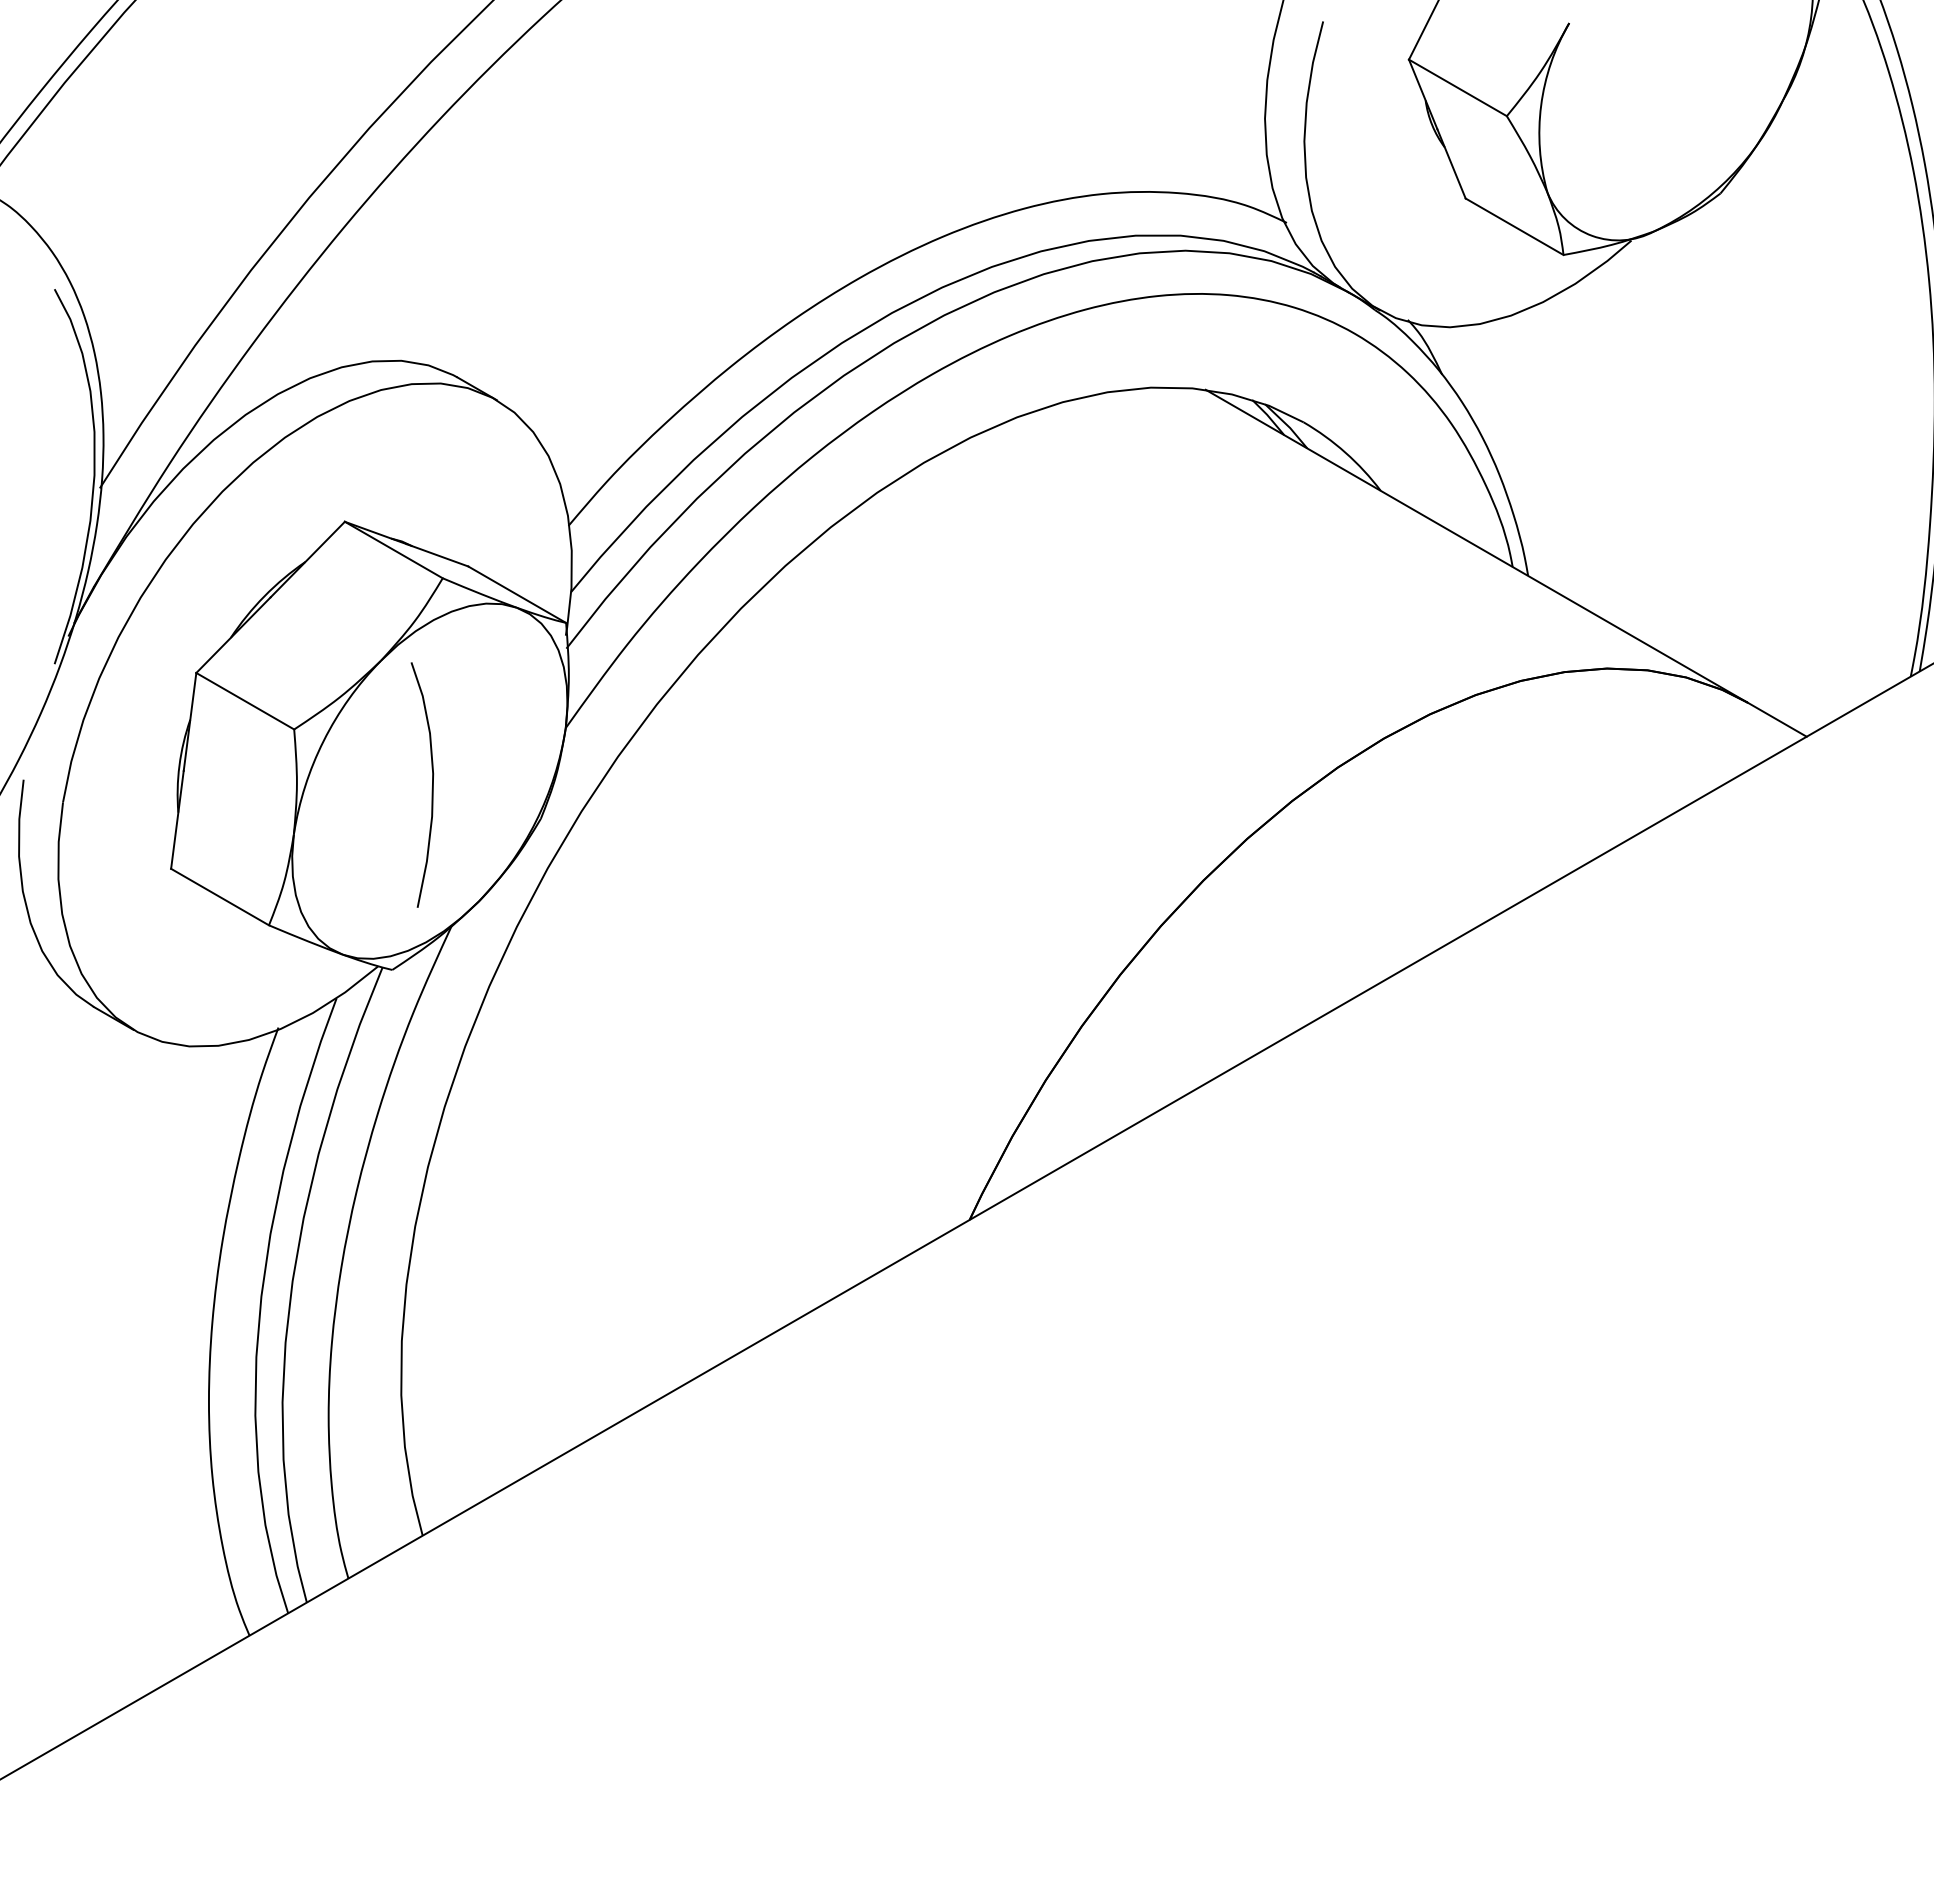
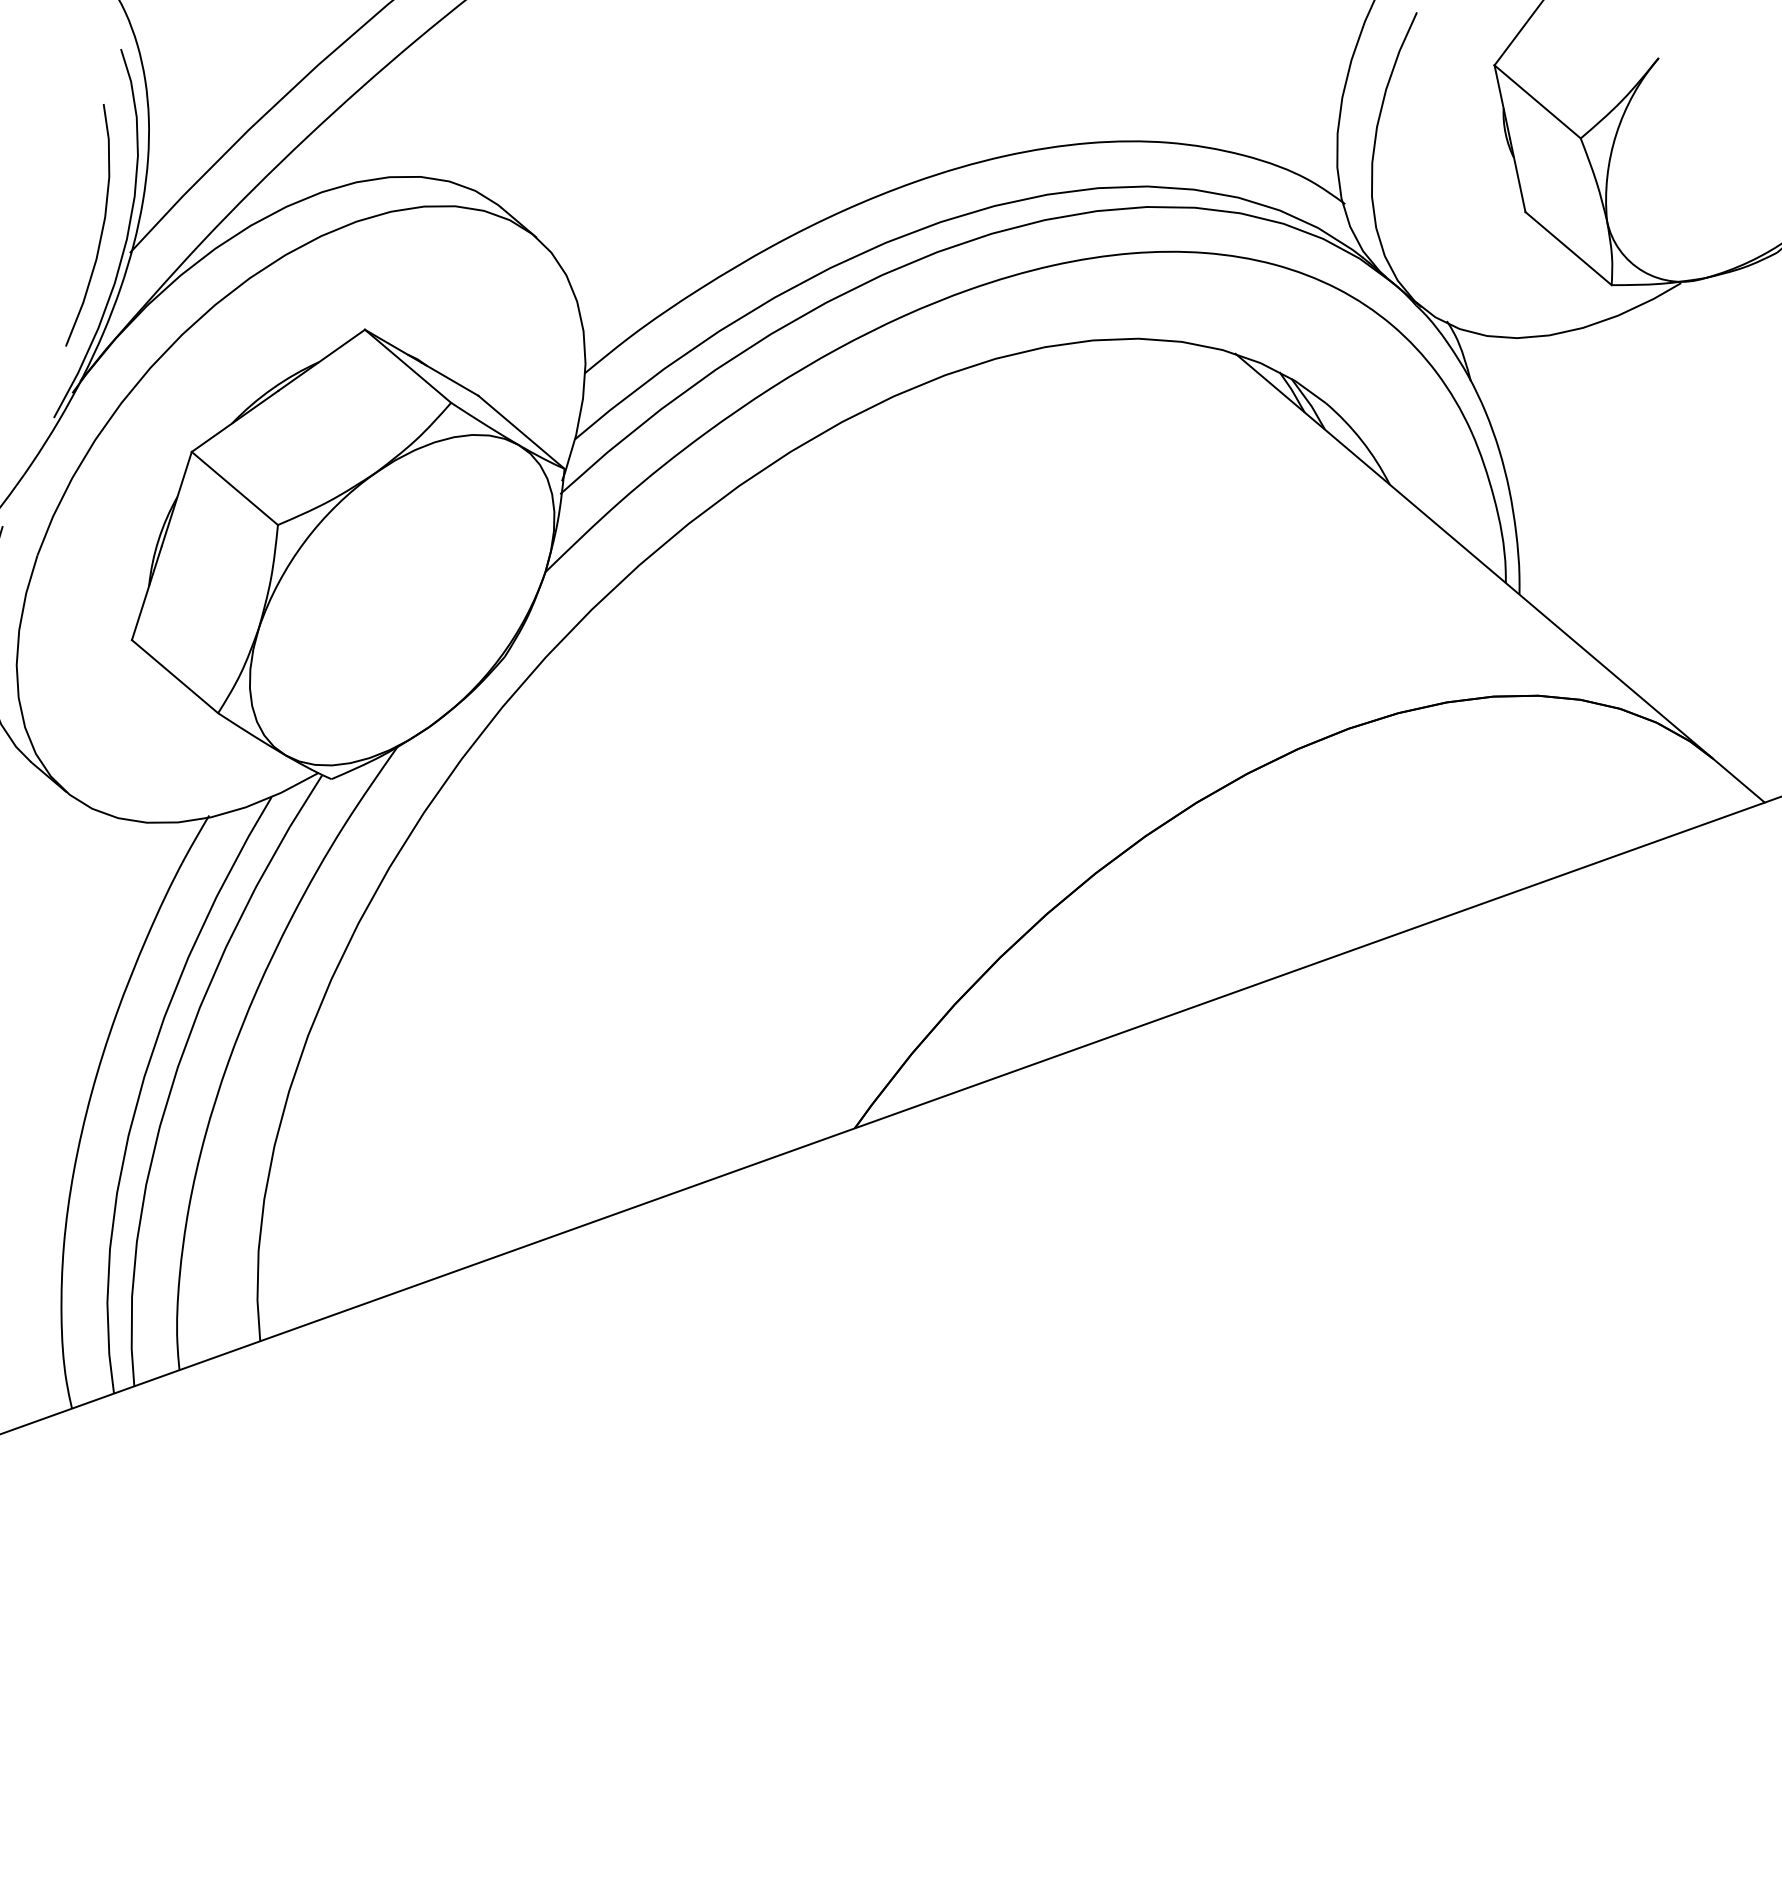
curve: (431, 788) -> (100, 231), moved

